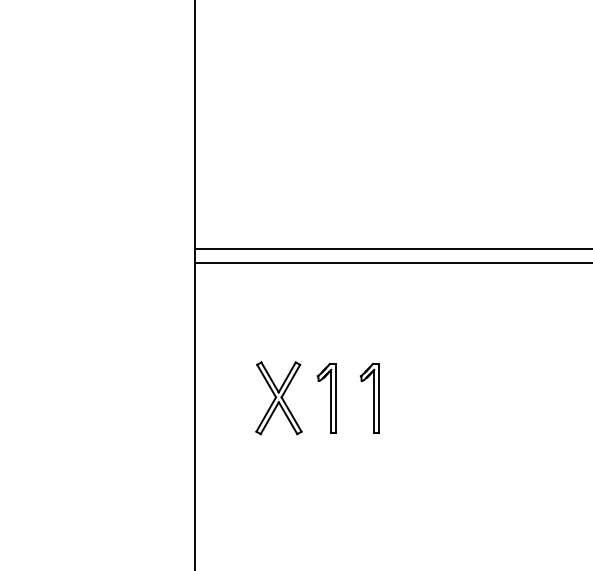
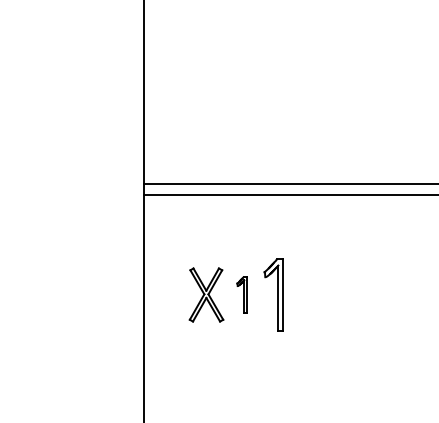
part: (326, 397) -> (241, 294), size x0.7
part: (369, 397) -> (273, 294), size x1.4

